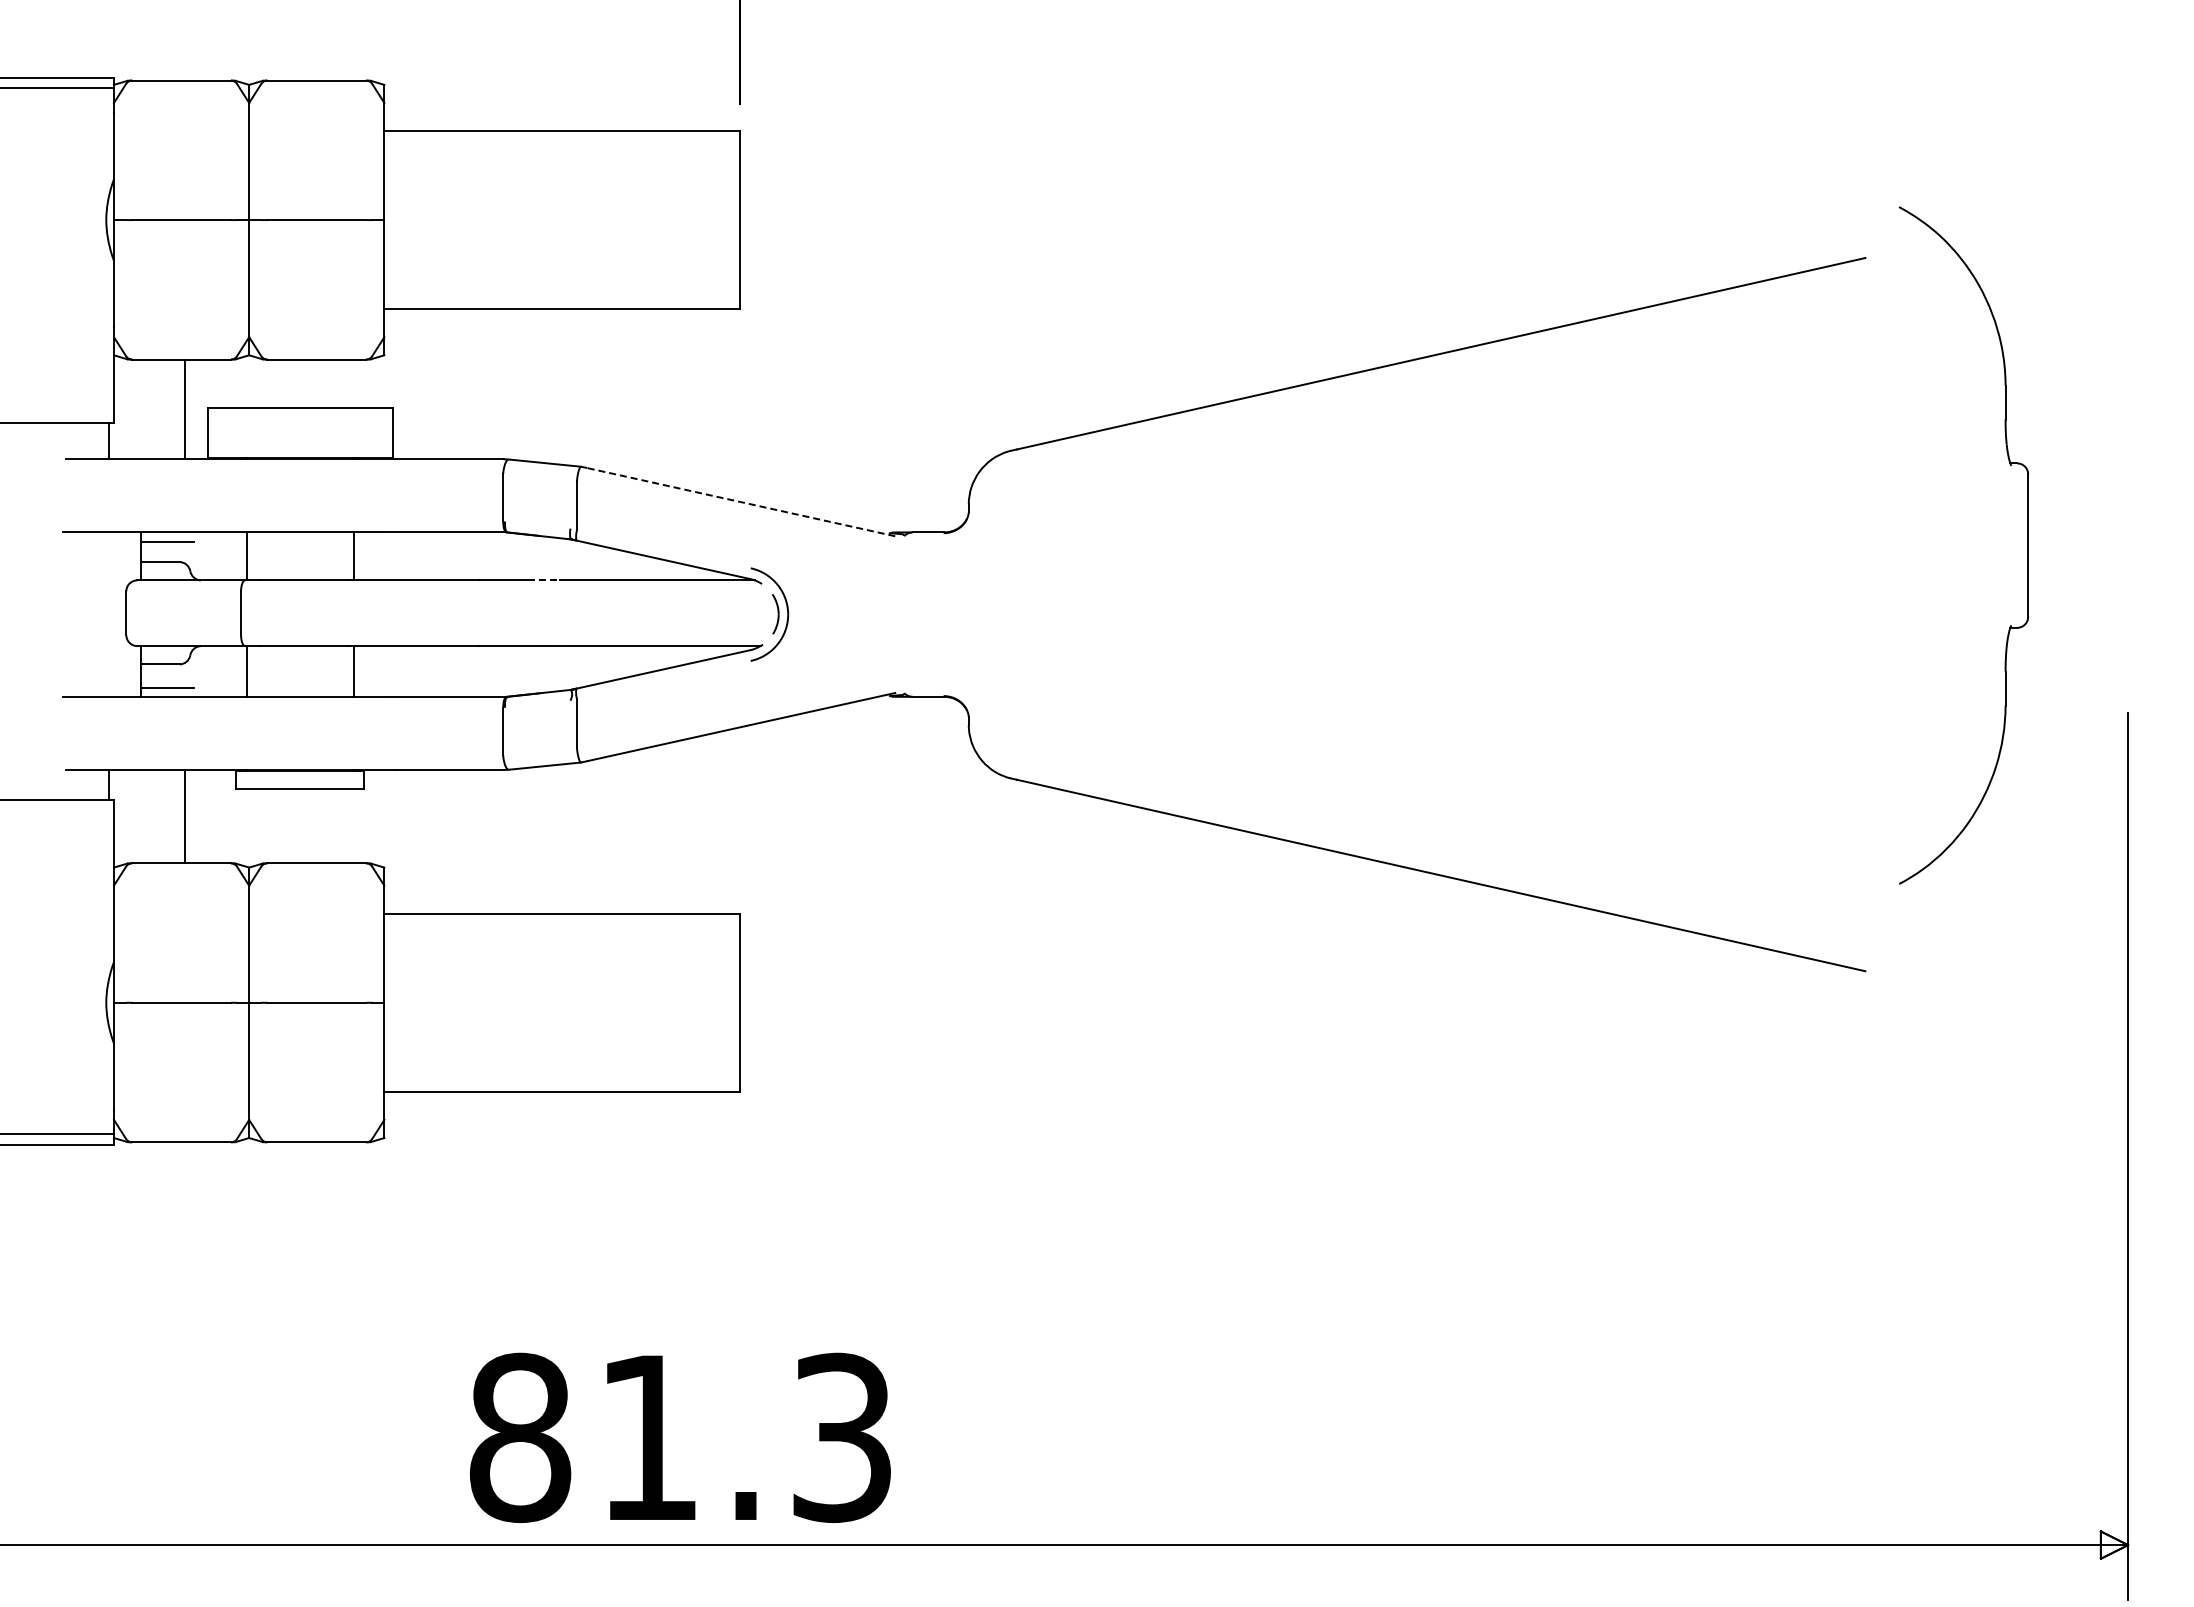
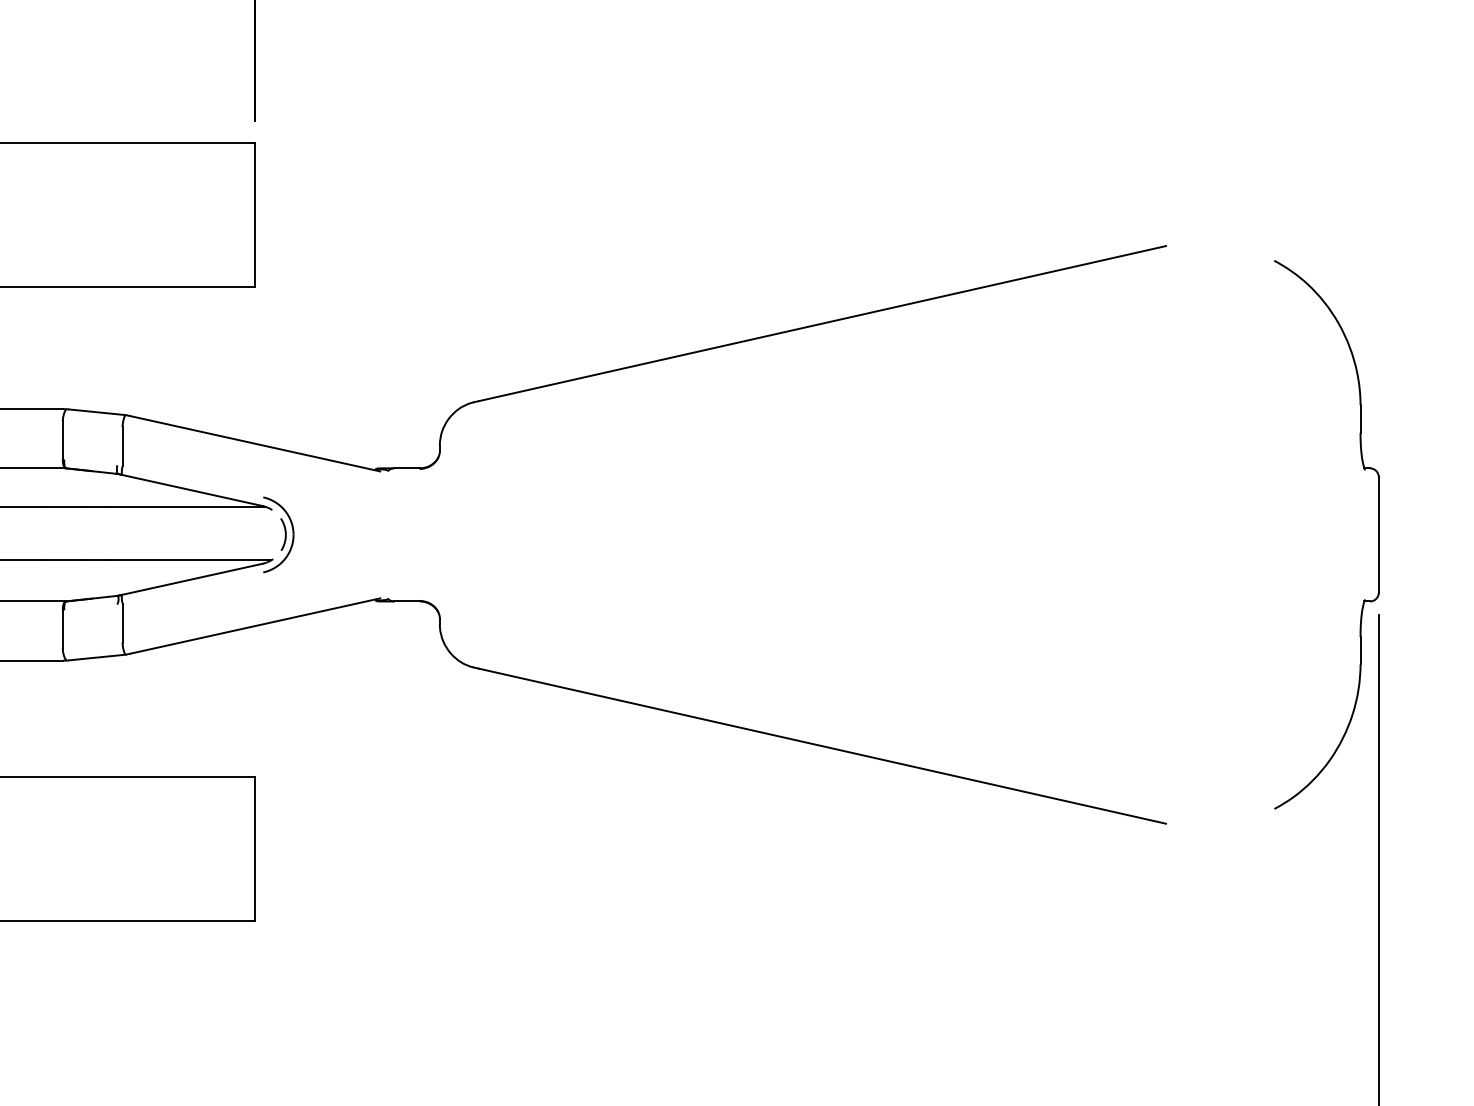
line: (741, 502) -> (255, 444), dashed -> solid
part: (2027, 545) -> (1378, 534), moved
line: (544, 580) -> (96, 507), dashed -> solid

